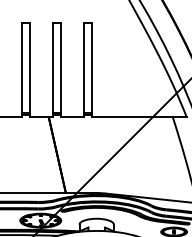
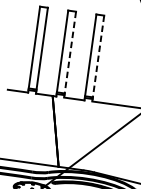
line: (61, 70) -> (70, 54), solid -> dashed
line: (92, 70) -> (98, 58), solid -> dashed

